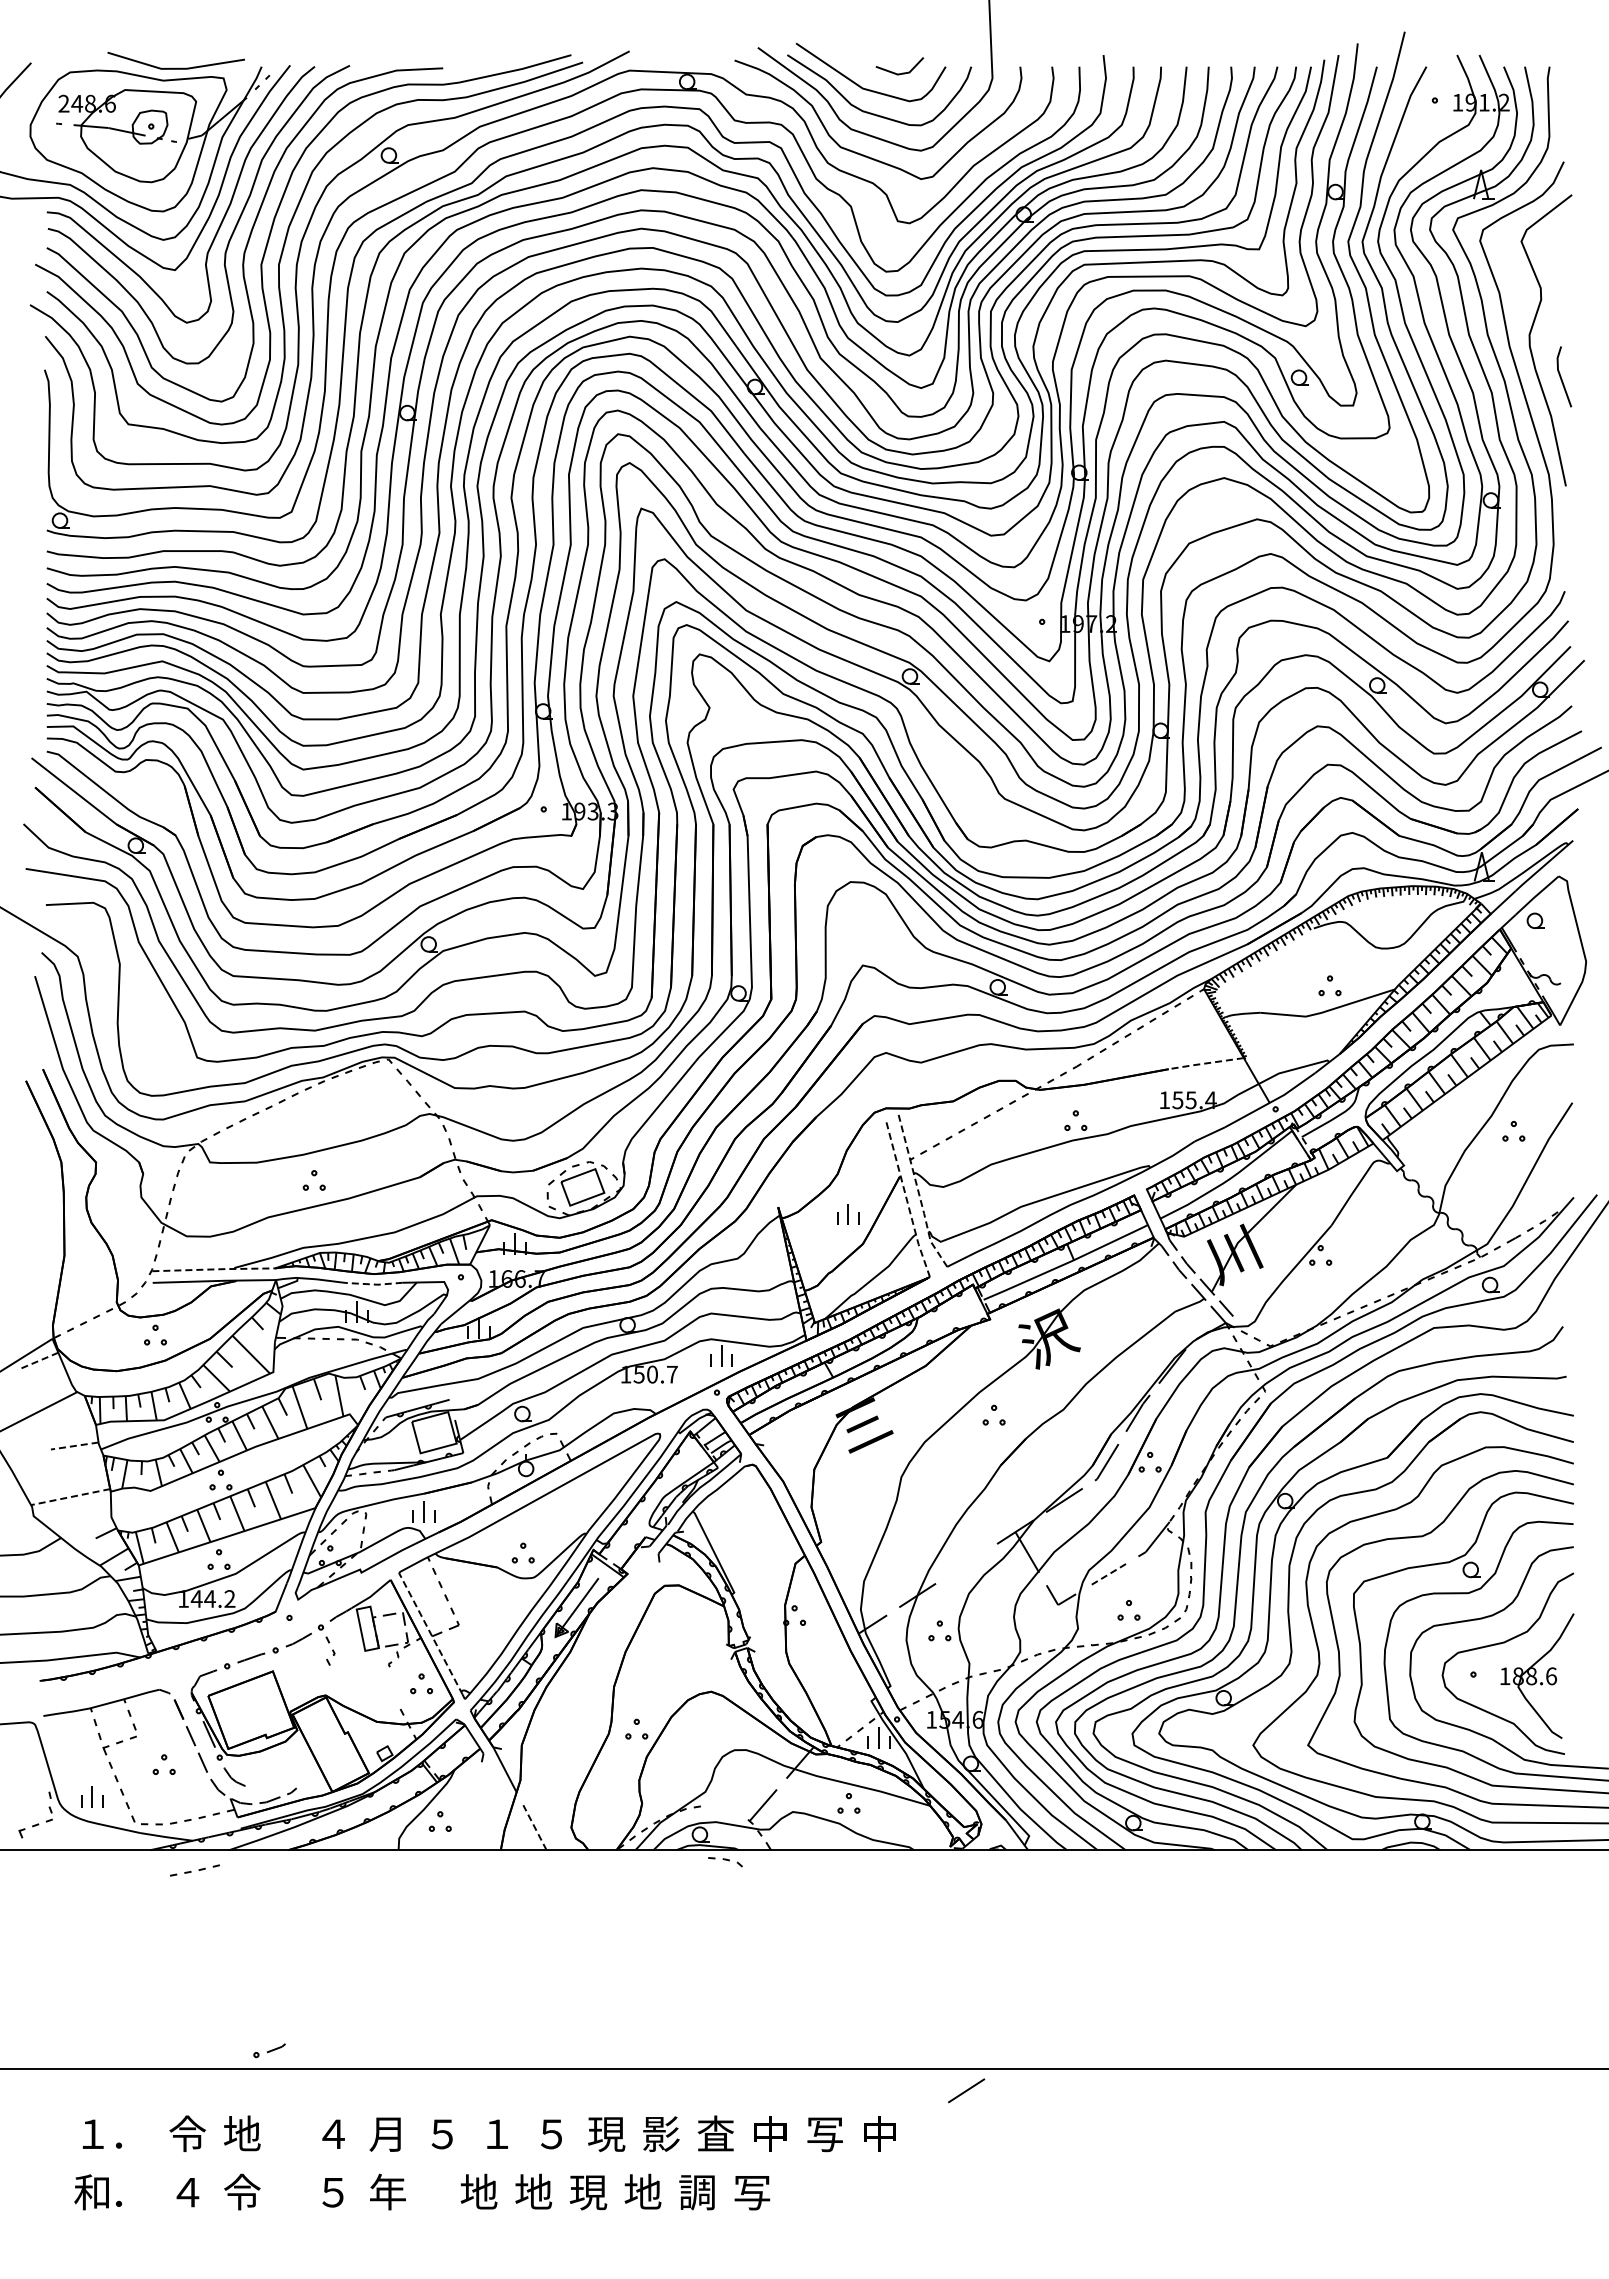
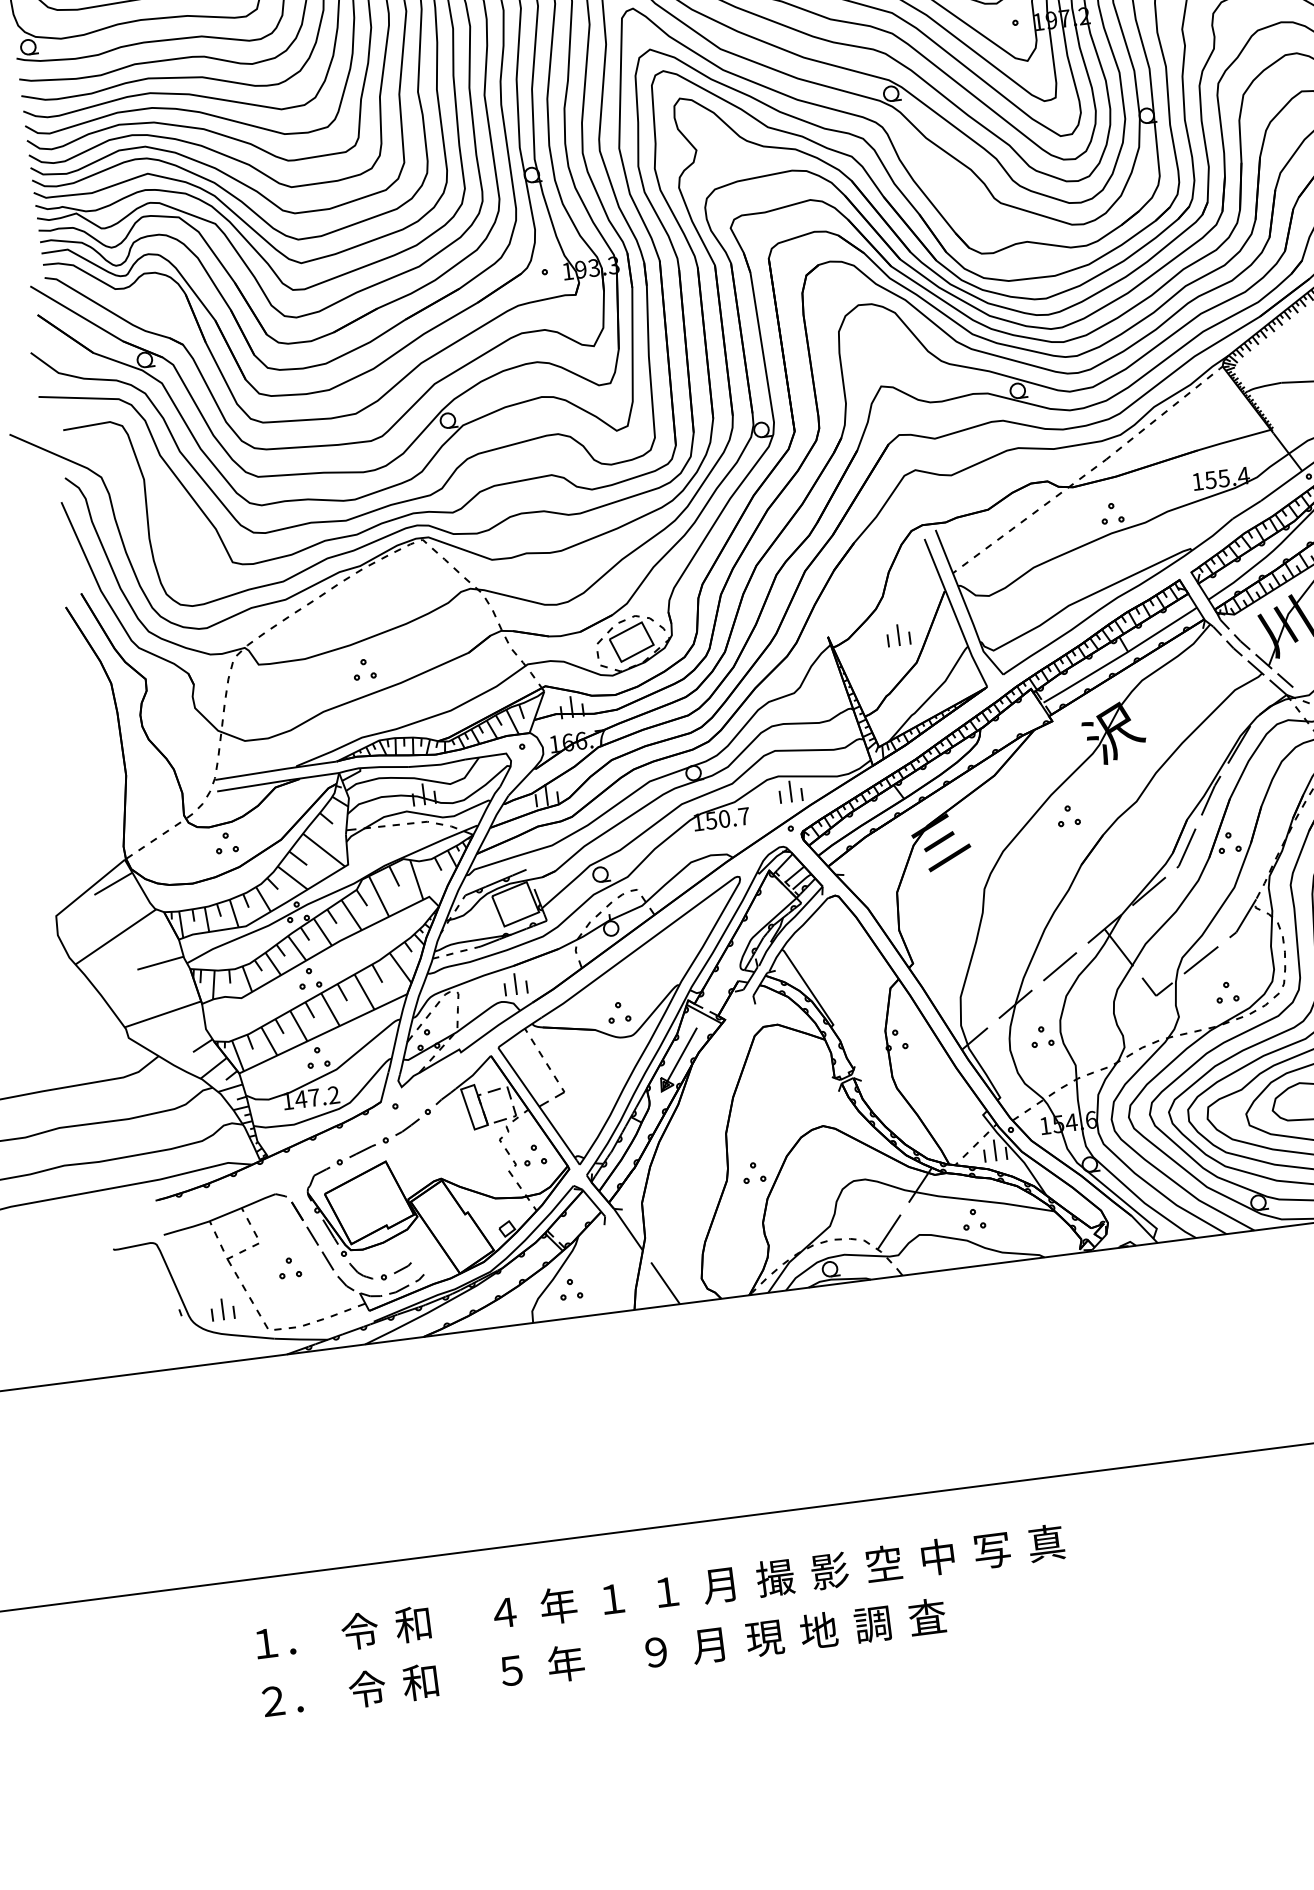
line: (1206, 1063) -> (1234, 439), dashed -> solid
line: (918, 1193) -> (965, 605), dashed -> solid
line: (907, 1201) -> (955, 614), dashed -> solid
line: (214, 1269) -> (276, 770), dashed -> solid
line: (374, 1284) -> (437, 764), dashed -> solid
line: (37, 1361) -> (112, 884), dashed -> solid
line: (74, 1446) -> (160, 963), dashed -> solid
line: (70, 1497) -> (162, 1014), dashed -> solid
line: (1107, 1575) -> (1201, 960), dashed -> solid
text: (209, 1598) -> (313, 1097), 144.2 -> 147.2
line: (430, 1633) -> (537, 1103), dashed -> solid
part: (330, 1650) -> (511, 1161), moved
part: (35, 1822) -> (169, 1341), removed
line: (534, 1827) -> (665, 1283), dashed -> solid
part: (725, 1862) -> (852, 1242), moved
part: (194, 1870) -> (333, 1369), removed
part: (269, 2050) -> (396, 1271), moved
line: (966, 2090) -> (1060, 966), moved
text: (241, 2133) -> (413, 1623), 地 -> 和
text: (387, 2133) -> (558, 1605), 月 -> 年
text: (606, 2133) -> (775, 1577), 現 -> 撮
text: (879, 2133) -> (1046, 1542), 中 -> 真
text: (442, 2134) -> (612, 1599), ５ -> １
text: (548, 2134) -> (717, 1585), ５ -> 月
text: (715, 2135) -> (883, 1565), 査 -> 空
text: (187, 2191) -> (367, 1688), ４ -> 令
text: (241, 2191) -> (420, 1681), 令 -> 和
text: (478, 2191) -> (655, 1651), 地 -> ９
text: (533, 2191) -> (710, 1644), 地 -> 月
text: (752, 2191) -> (927, 1616), 写 -> 査
text: (91, 2192) -> (272, 1701), 和 -> ２

